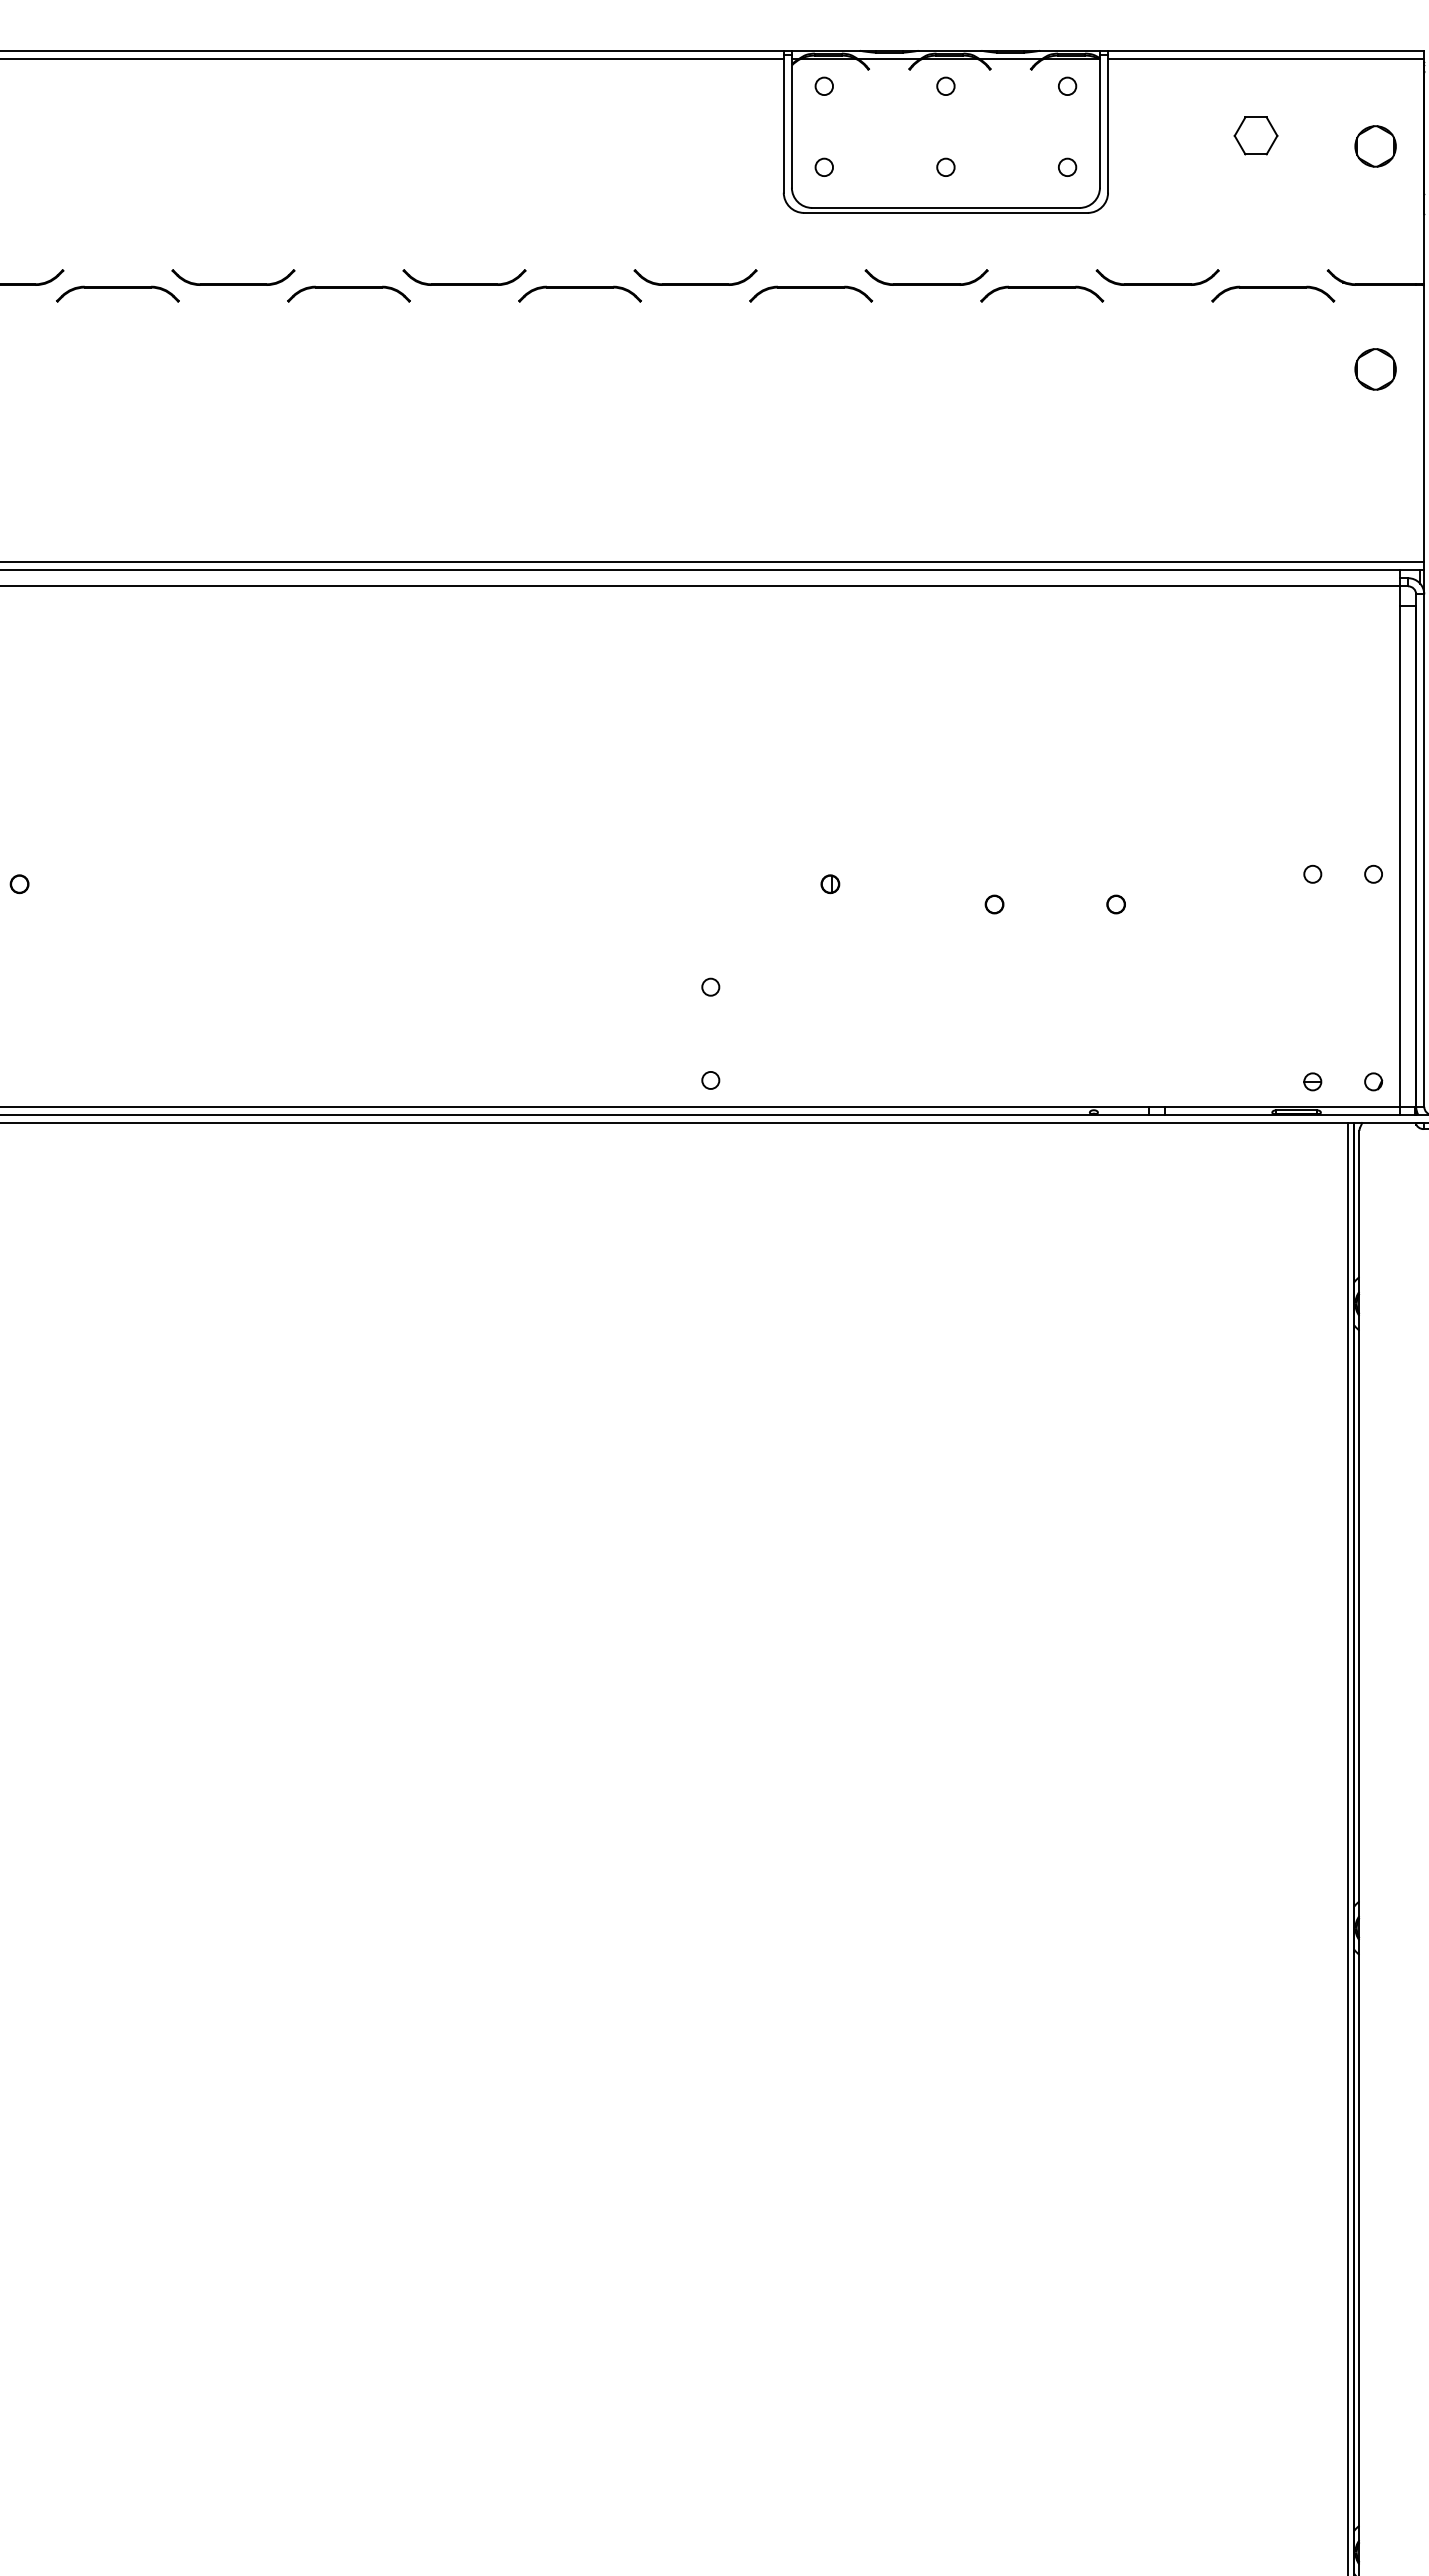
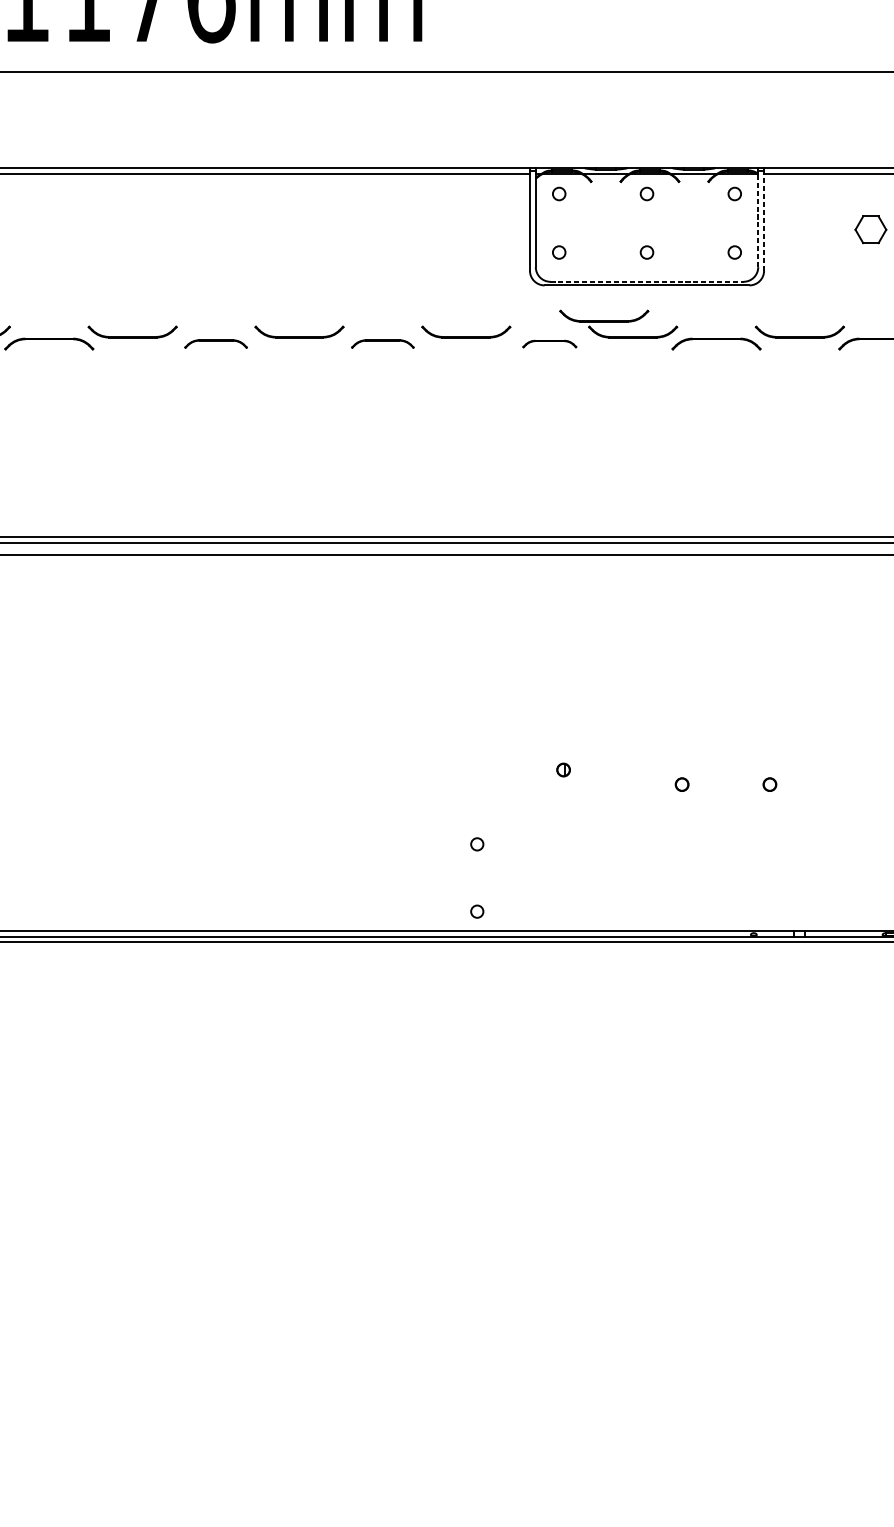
line: (1099, 123) -> (757, 220), solid -> dashed
line: (1108, 125) -> (764, 222), solid -> dashed
line: (945, 207) -> (646, 281), solid -> dashed
part: (886, 255) -> (604, 316), added
part: (348, 293) -> (215, 343), size x0.7
part: (579, 293) -> (382, 343), size x0.7
part: (811, 293) -> (549, 343), size x0.6

